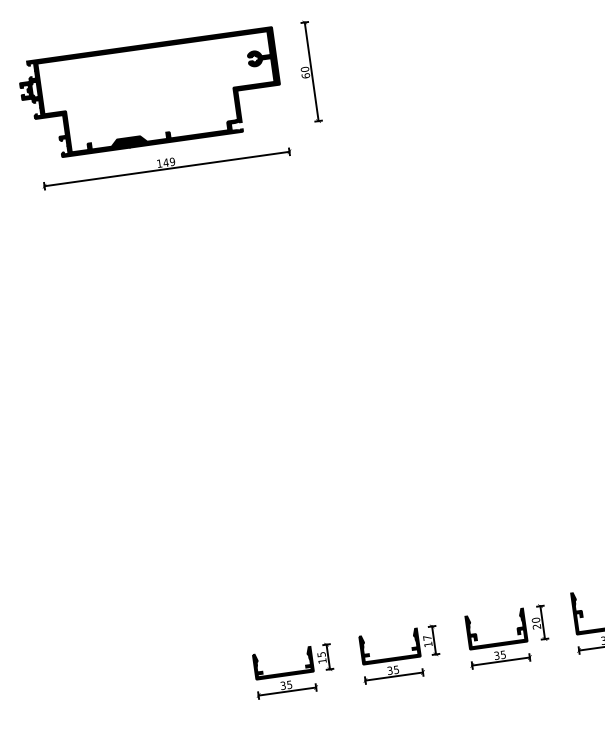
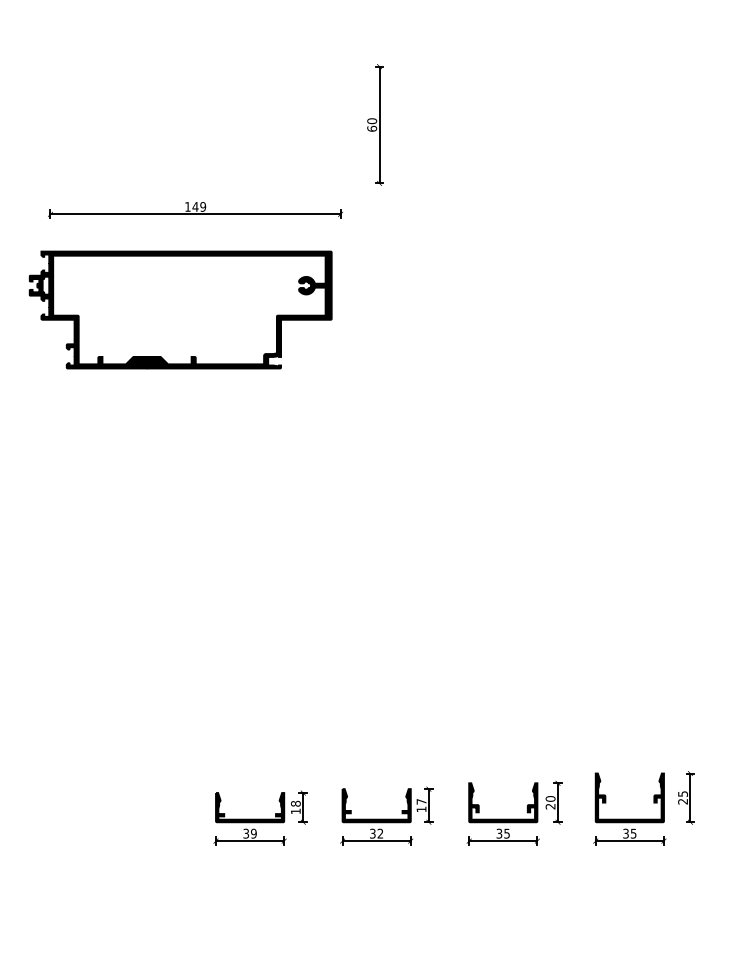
part: (151, 93) -> (180, 309), moved
text: (321, 654) -> (295, 803), 15 -> 18
text: (396, 669) -> (380, 833), 35 -> 32
text: (289, 684) -> (253, 833), 35 -> 39

